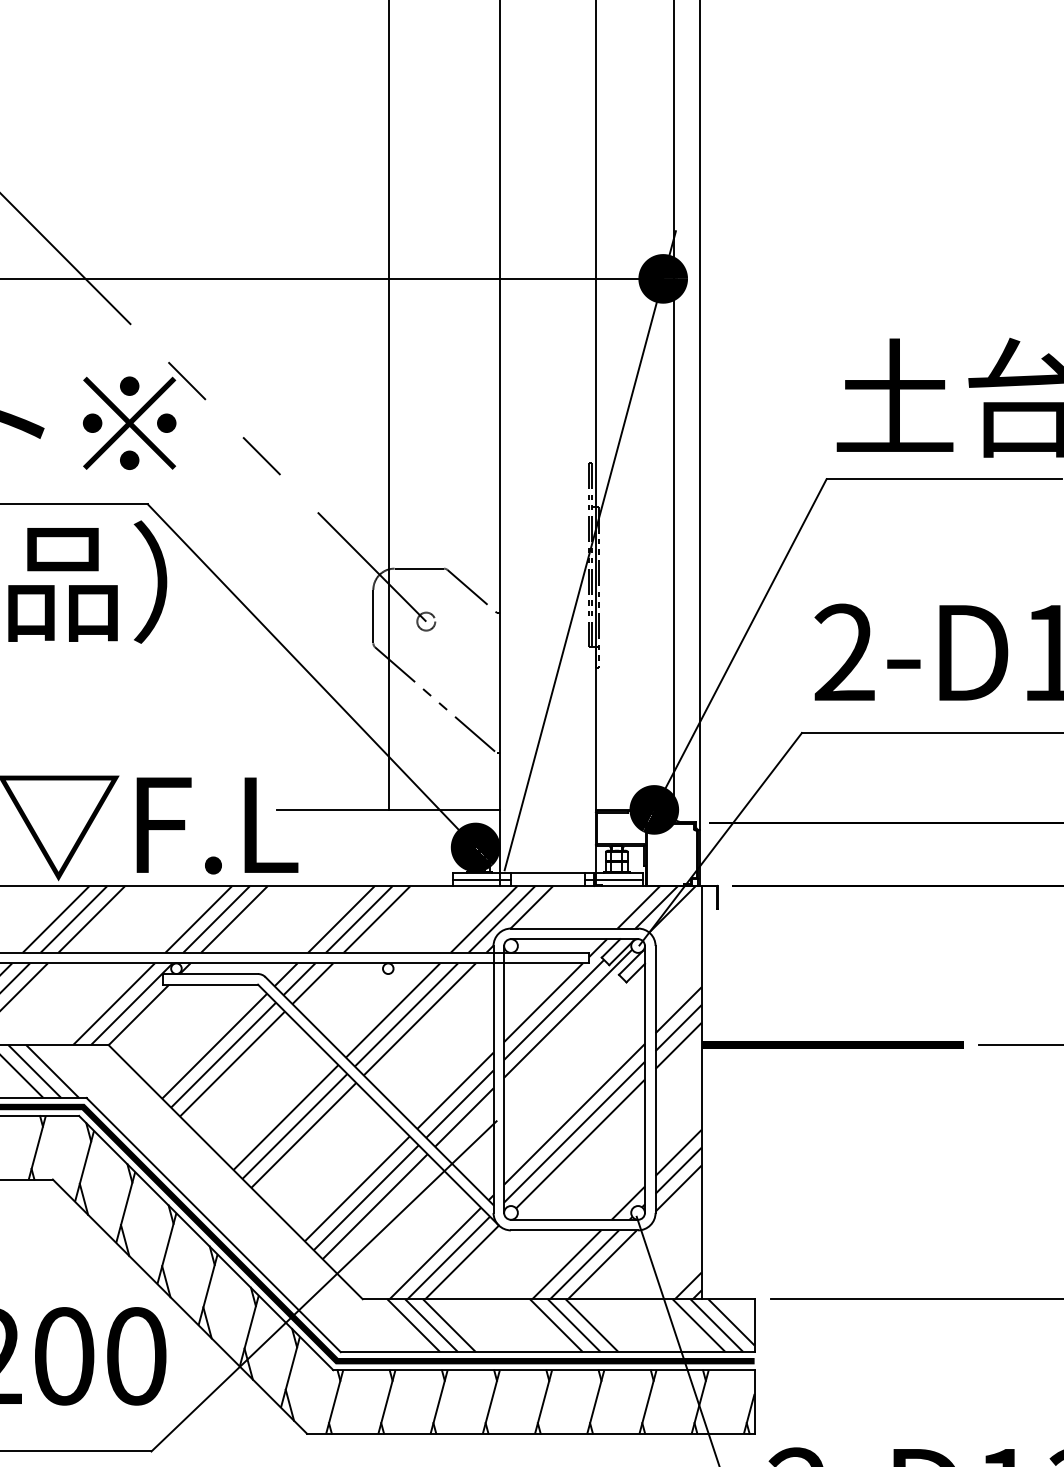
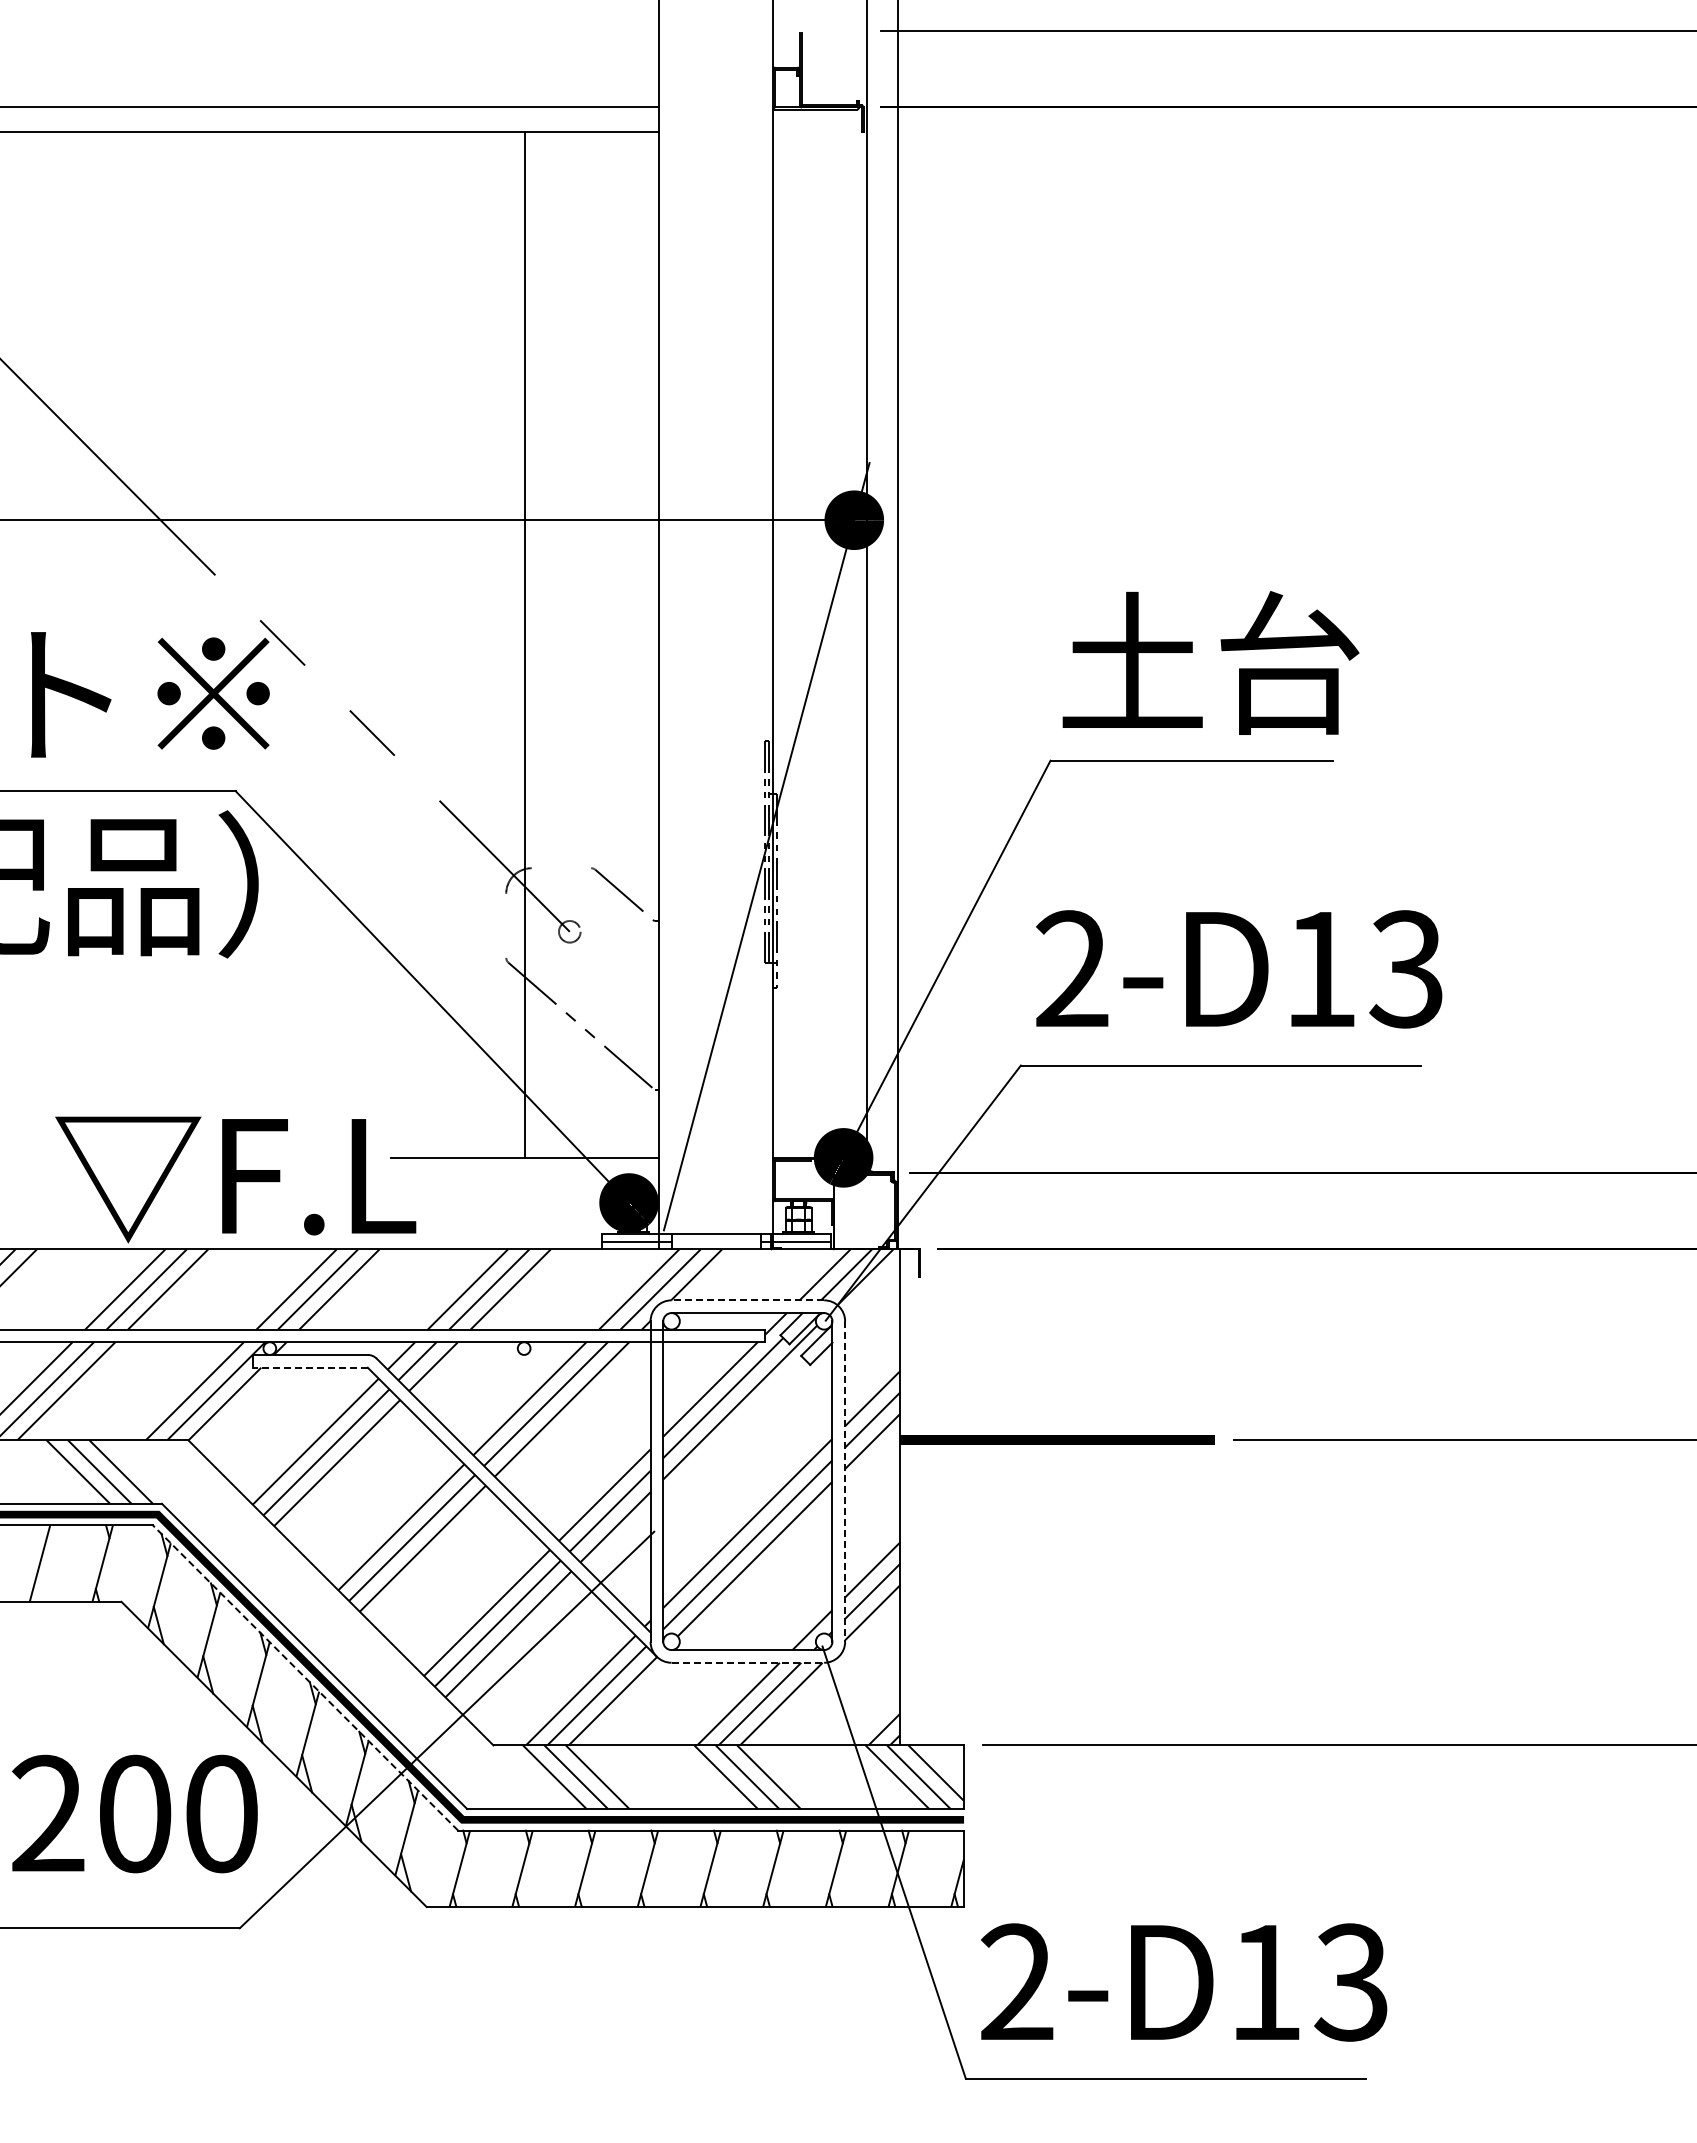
line: (419, 568) -> (561, 868), removed
line: (373, 616) -> (506, 925), removed
line: (574, 928) -> (747, 1300), solid -> dashed
line: (210, 984) -> (310, 1367), solid -> dashed
line: (655, 1080) -> (845, 1482), solid -> dashed
line: (575, 1230) -> (748, 1662), solid -> dashed
line: (206, 1243) -> (305, 1678), solid -> dashed

